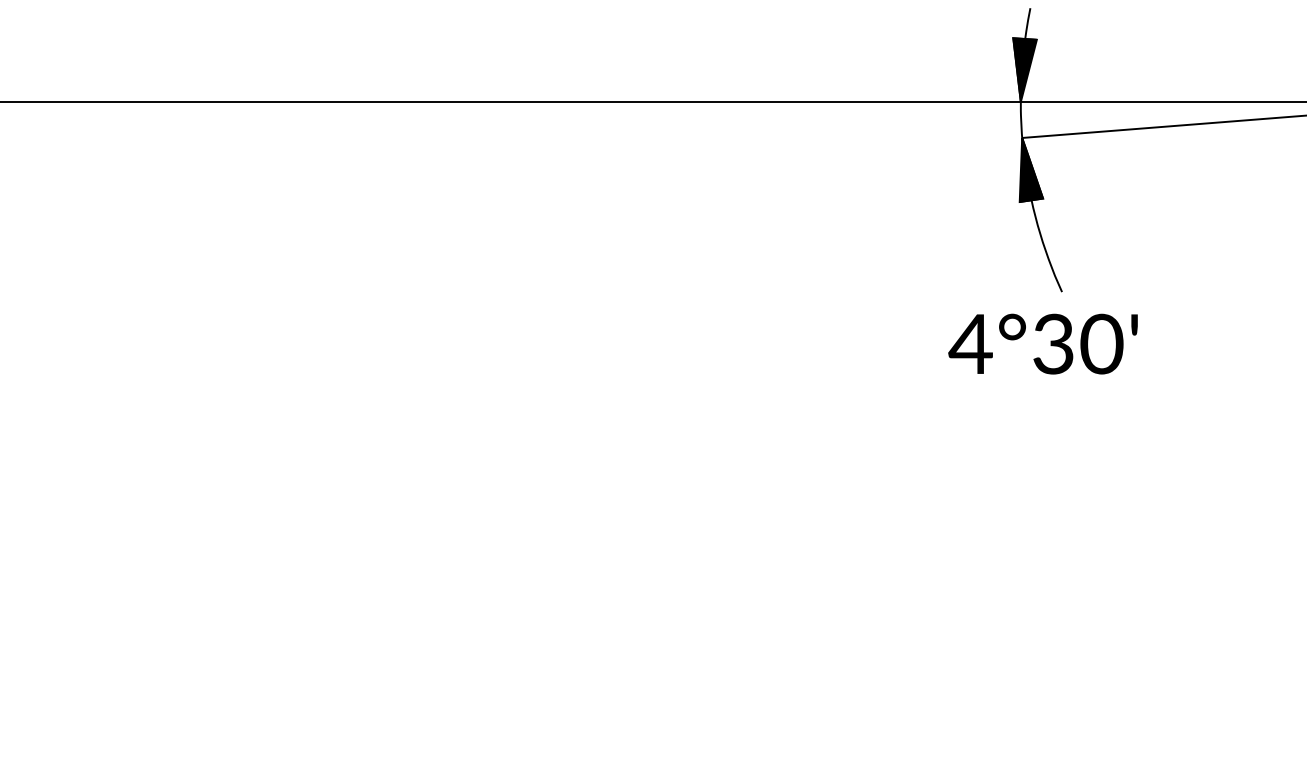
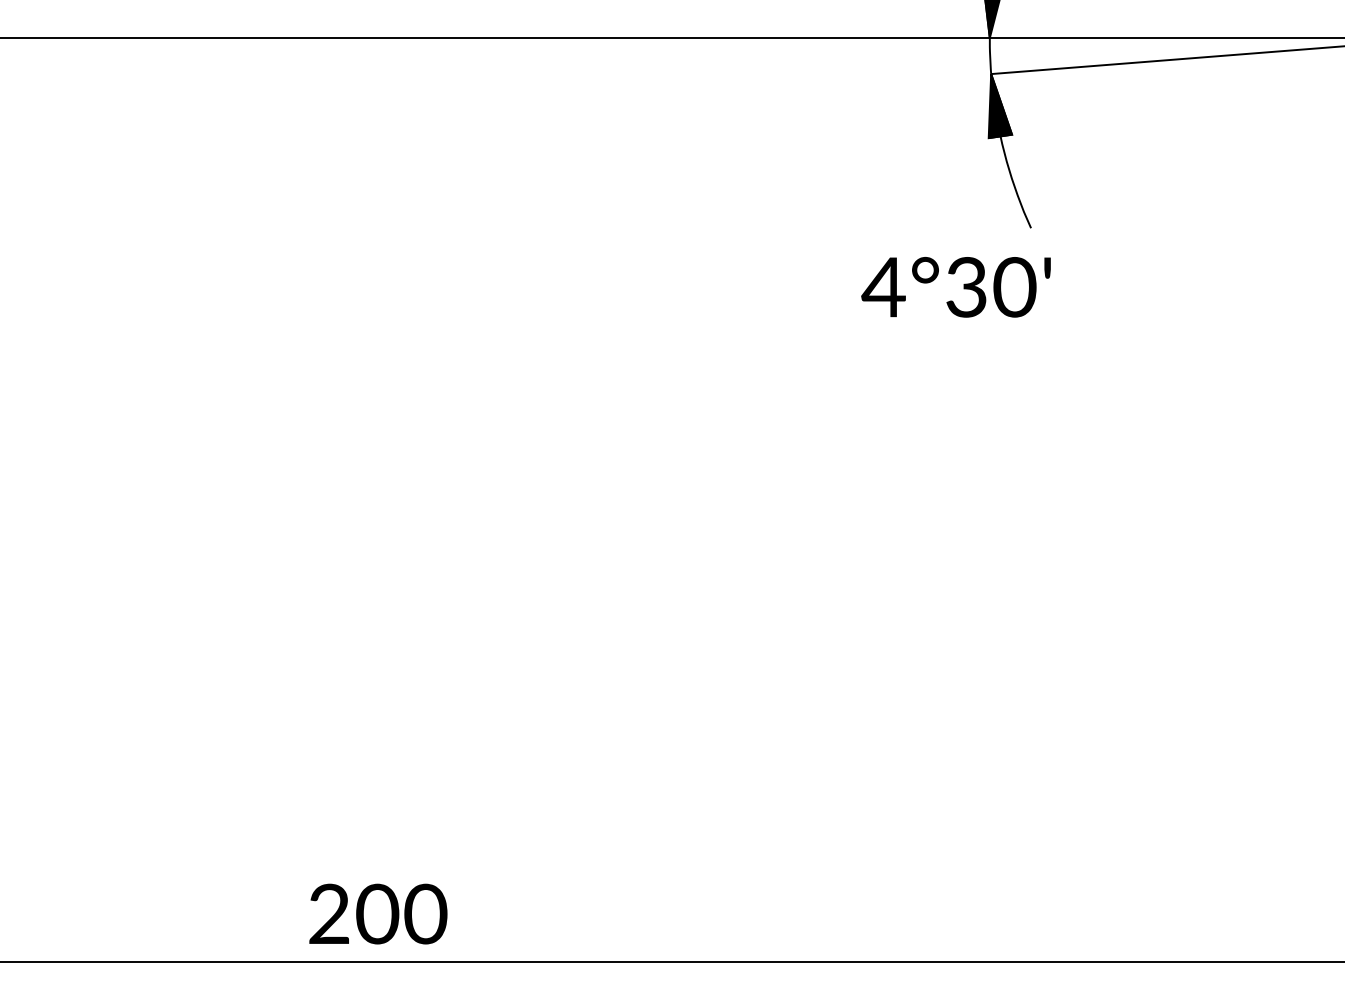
text: (1042, 344) -> (955, 287), moved

